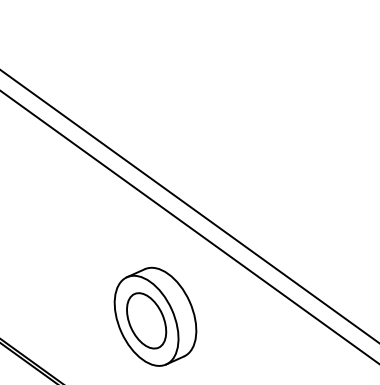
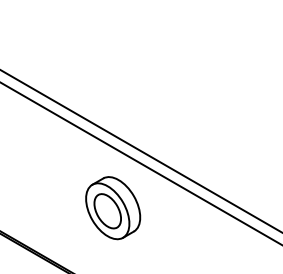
part: (155, 317) -> (113, 208), moved

